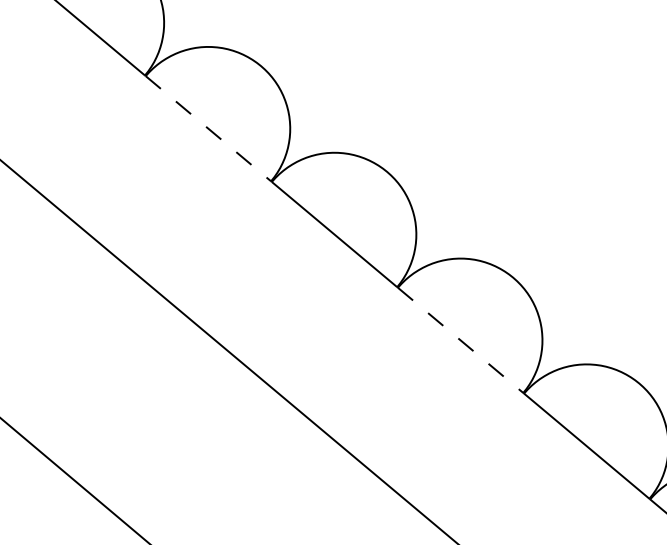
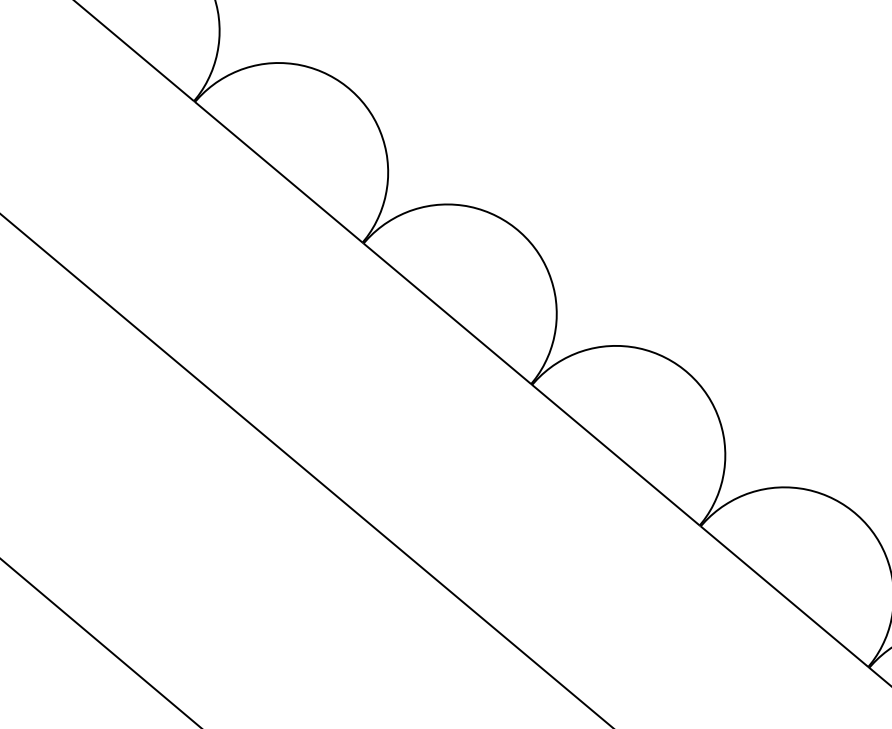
line: (208, 128) -> (278, 172), dashed -> solid
line: (460, 340) -> (615, 455), dashed -> solid

